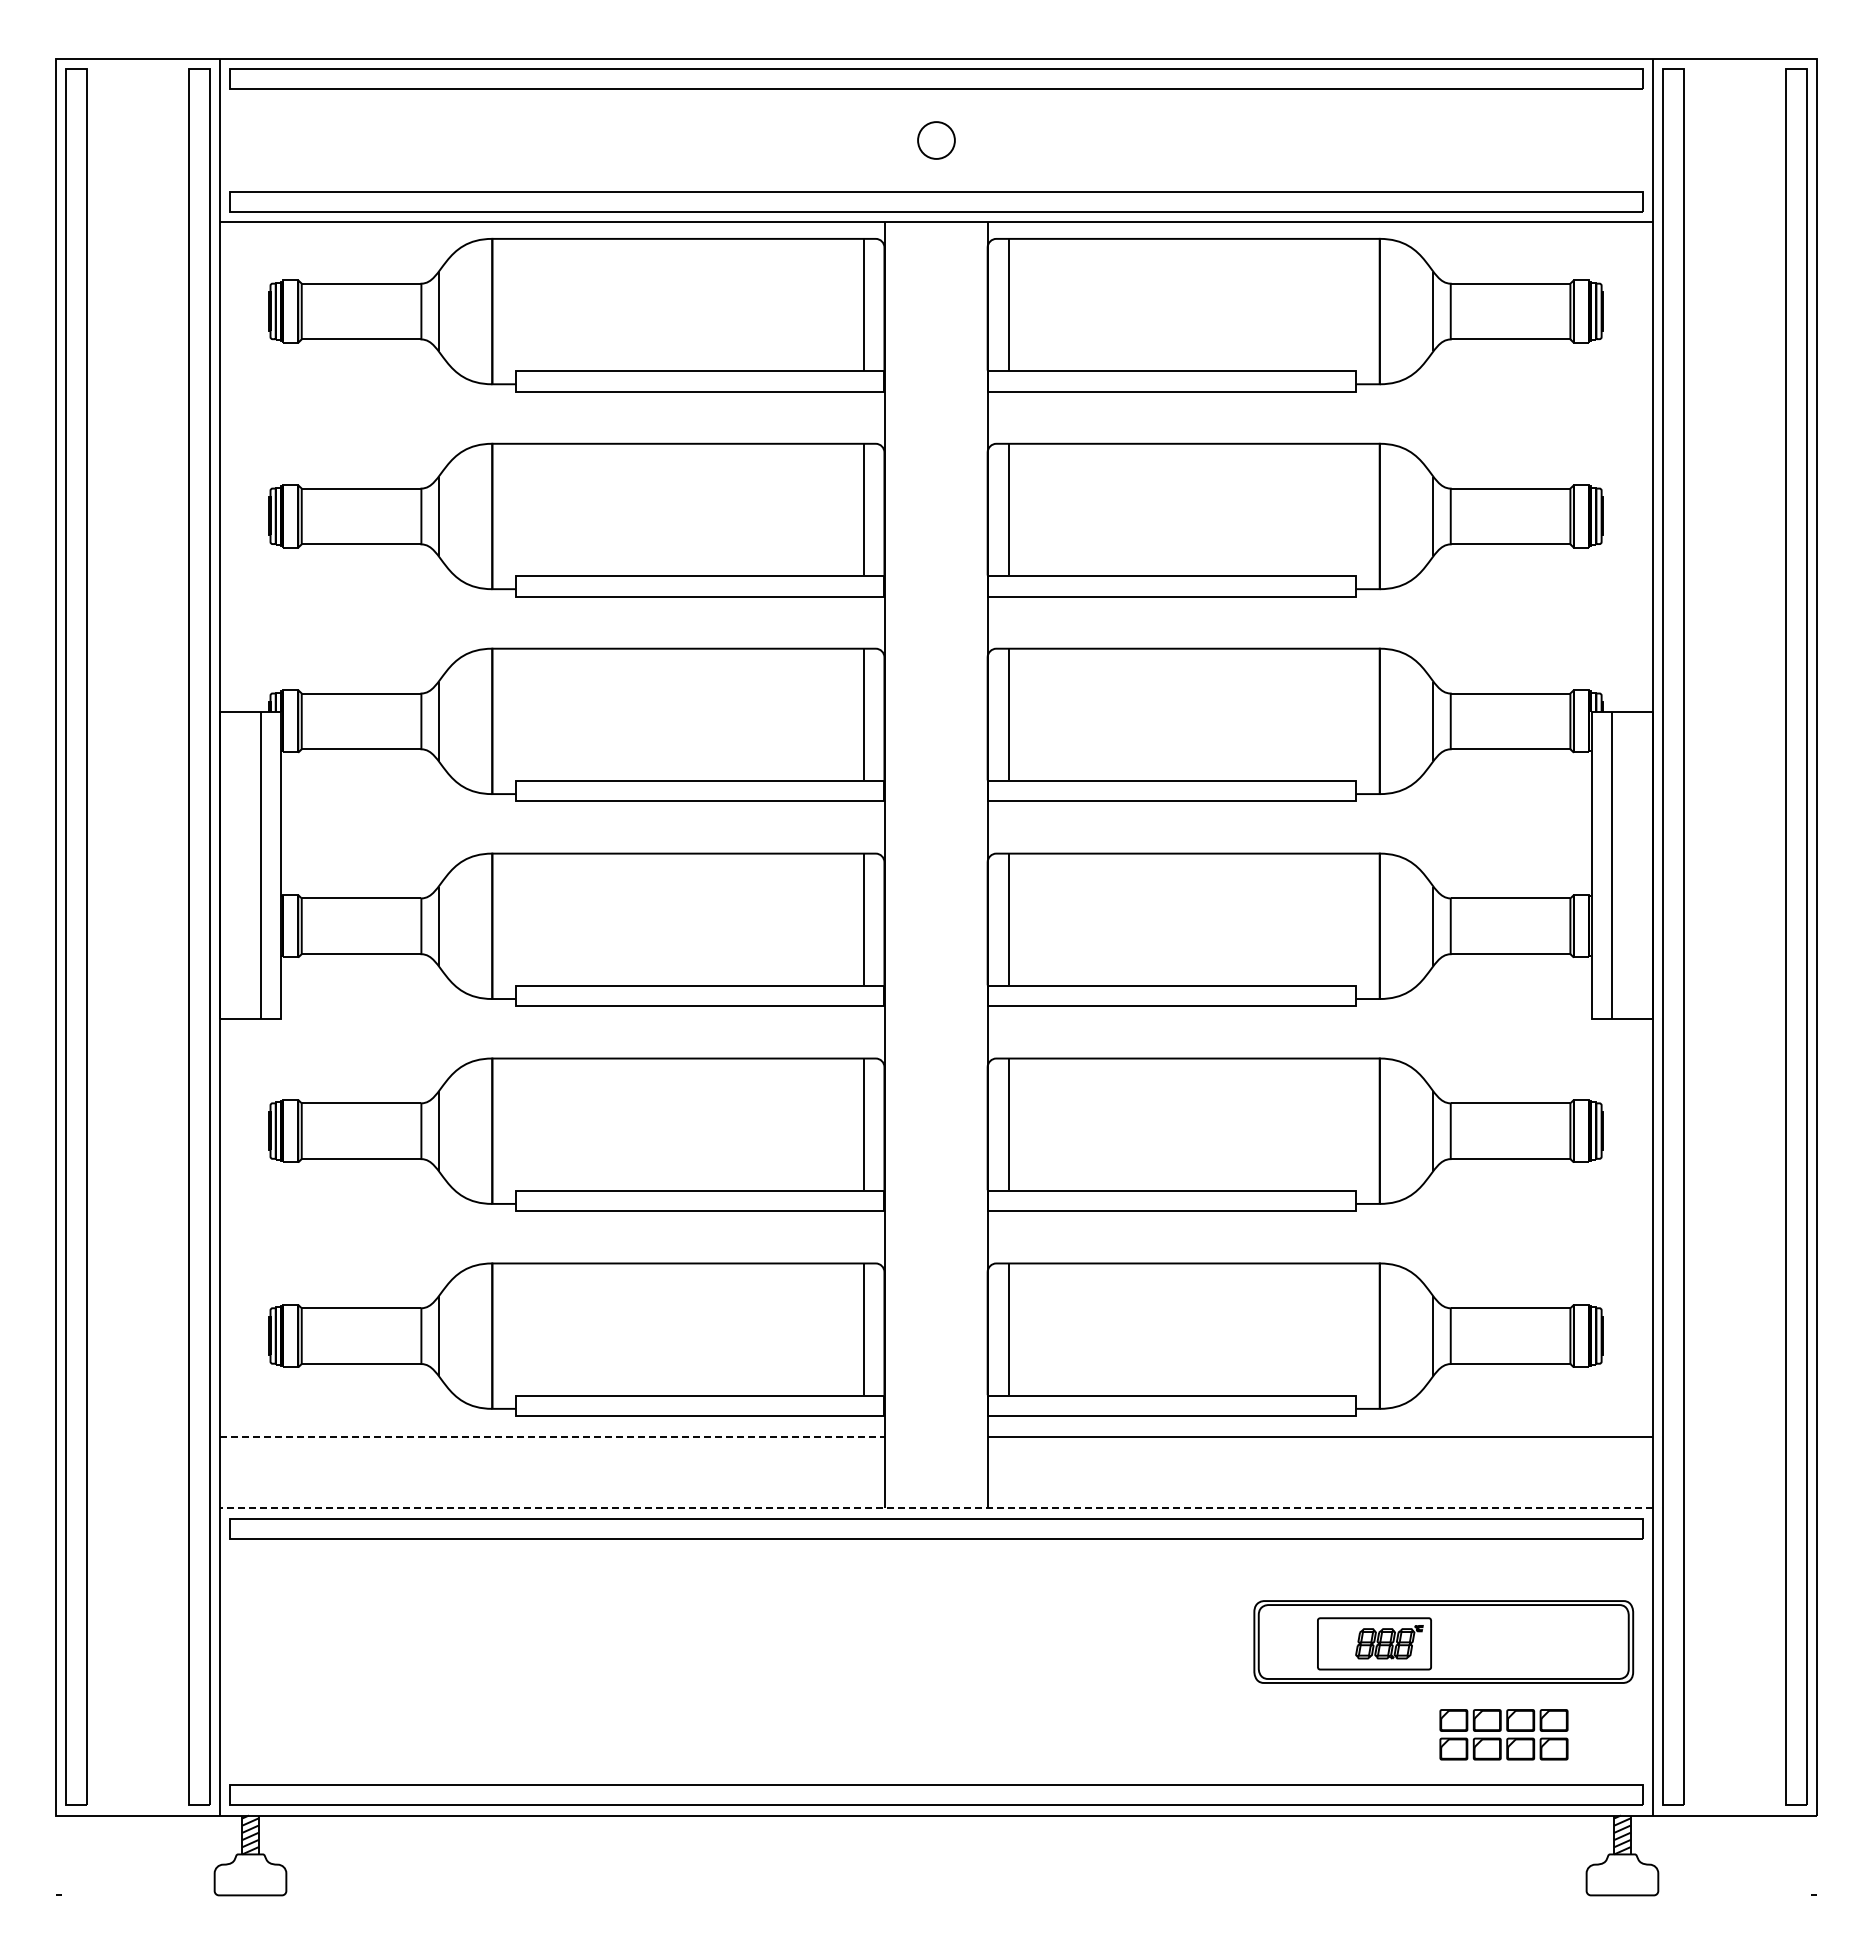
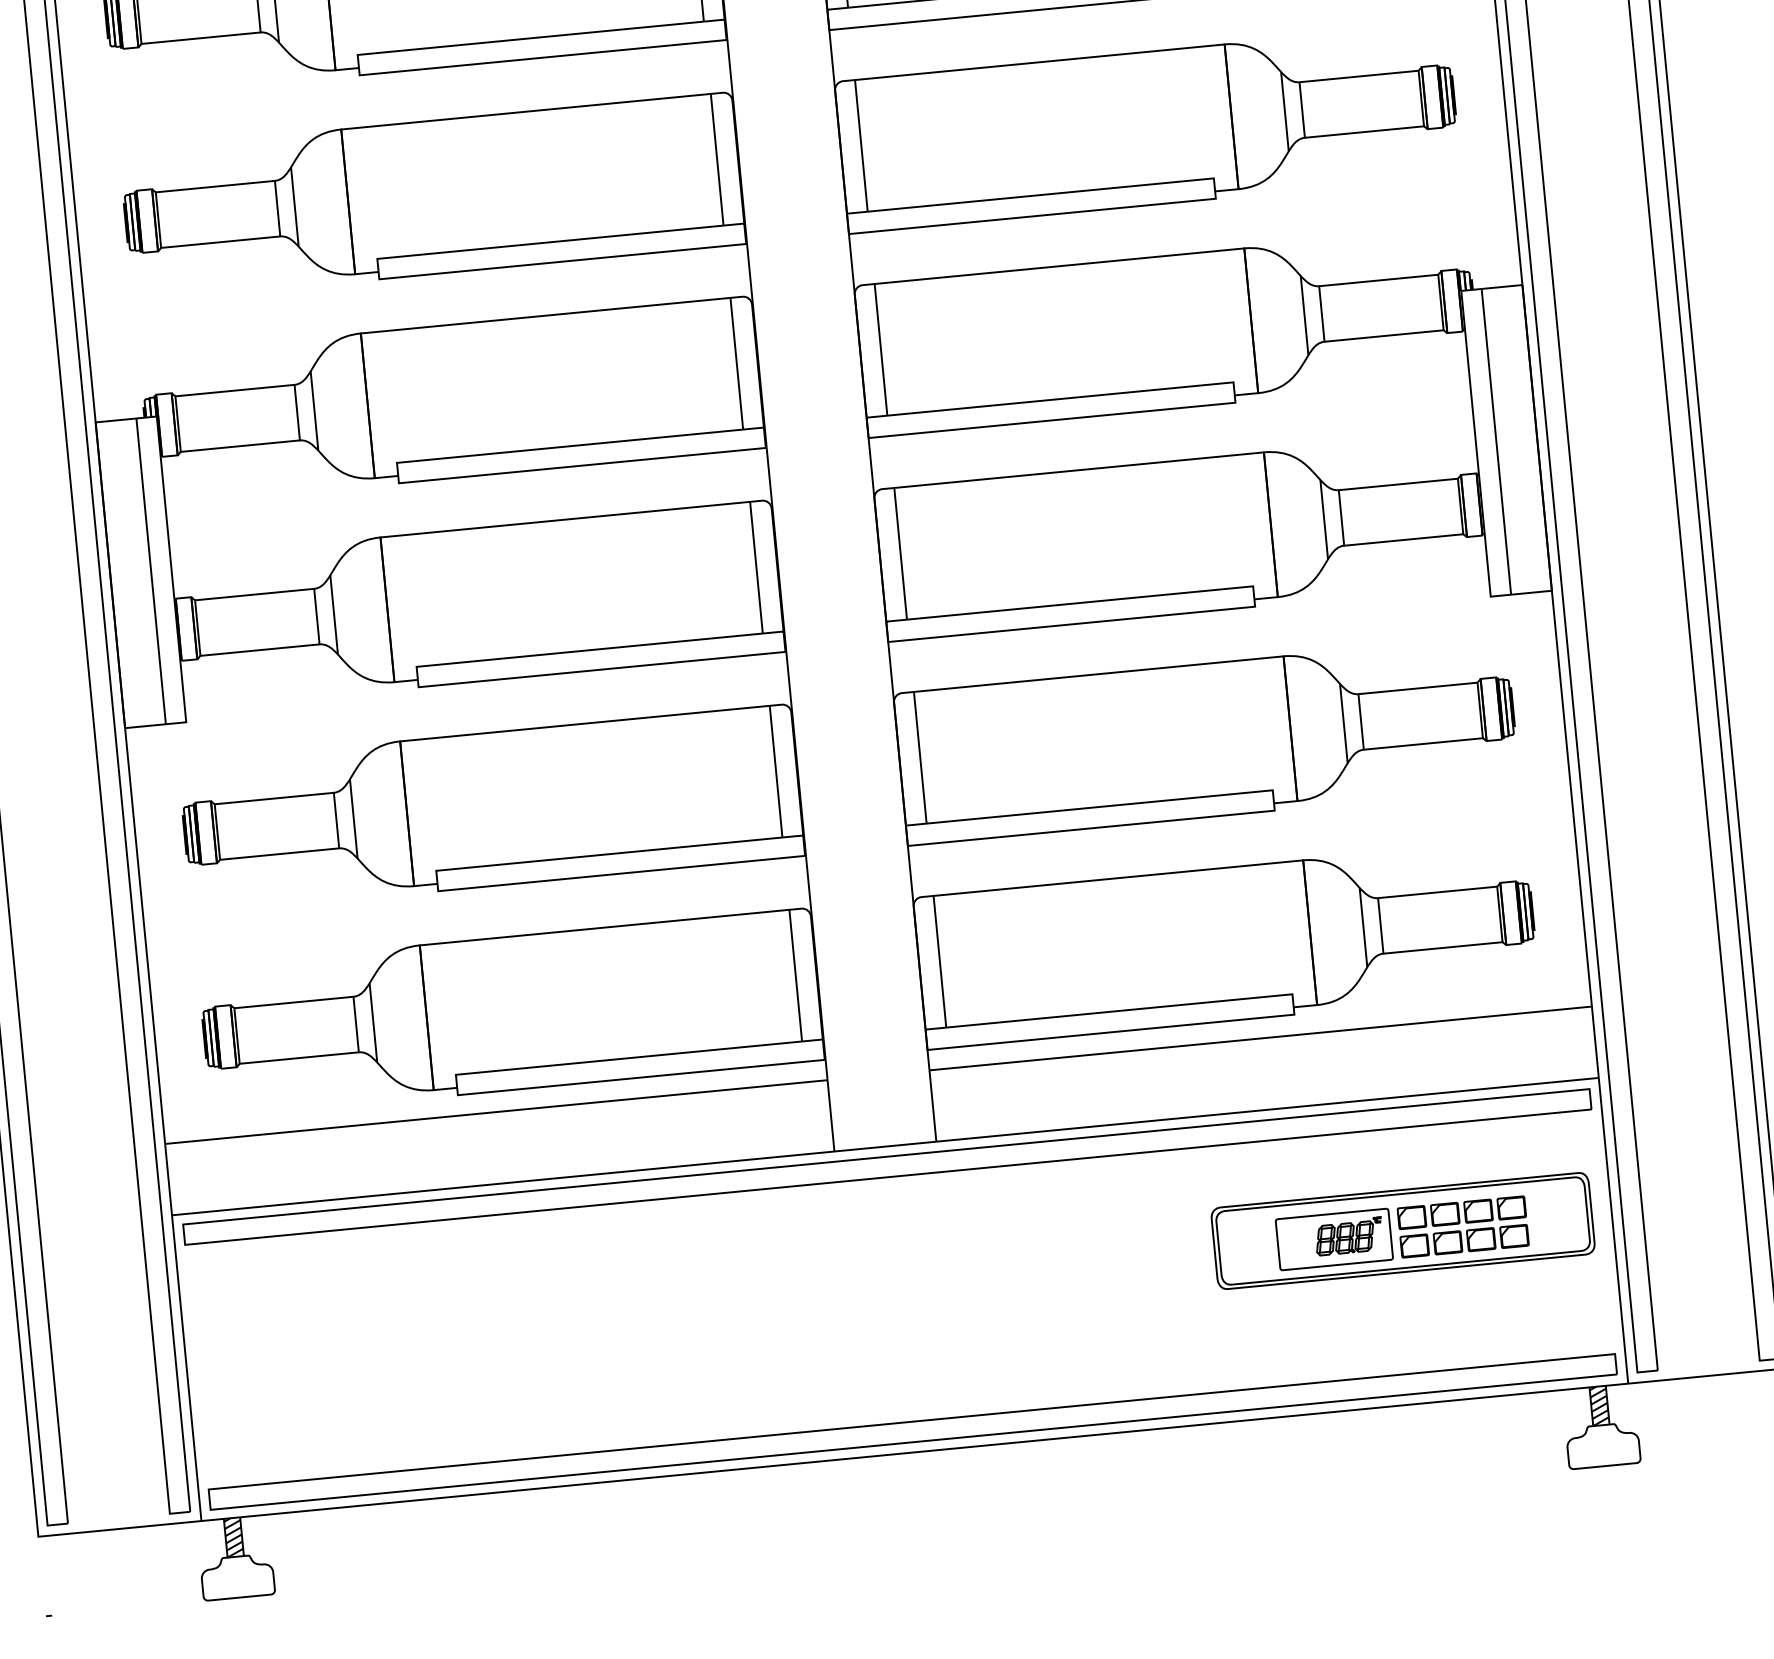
line: (552, 1436) -> (496, 1111), dashed -> solid
line: (936, 1508) -> (885, 1146), dashed -> solid
part: (1503, 1734) -> (1462, 1226), moved

